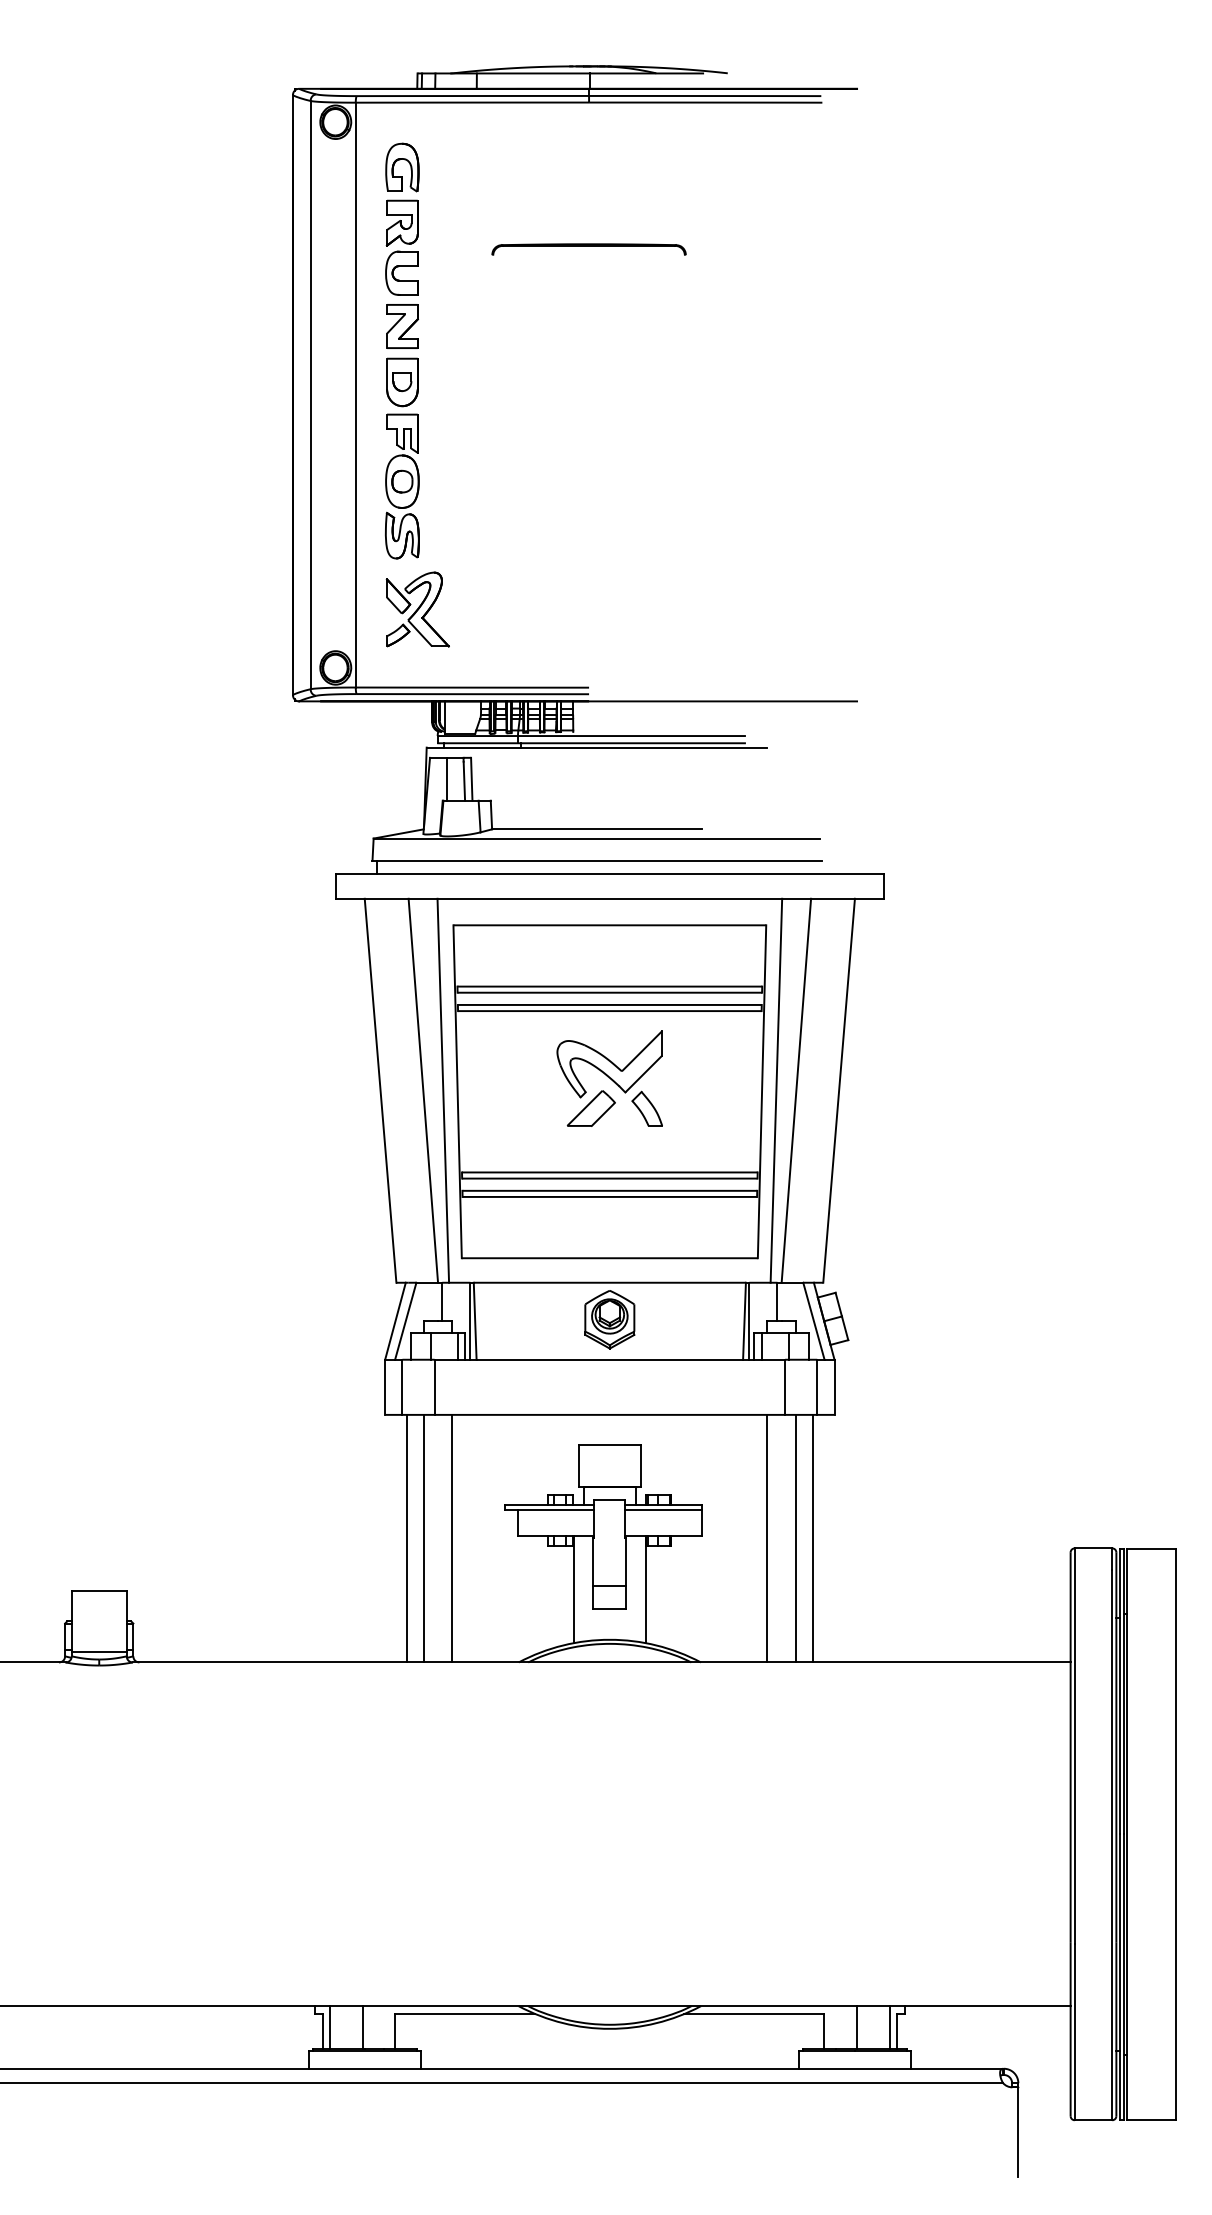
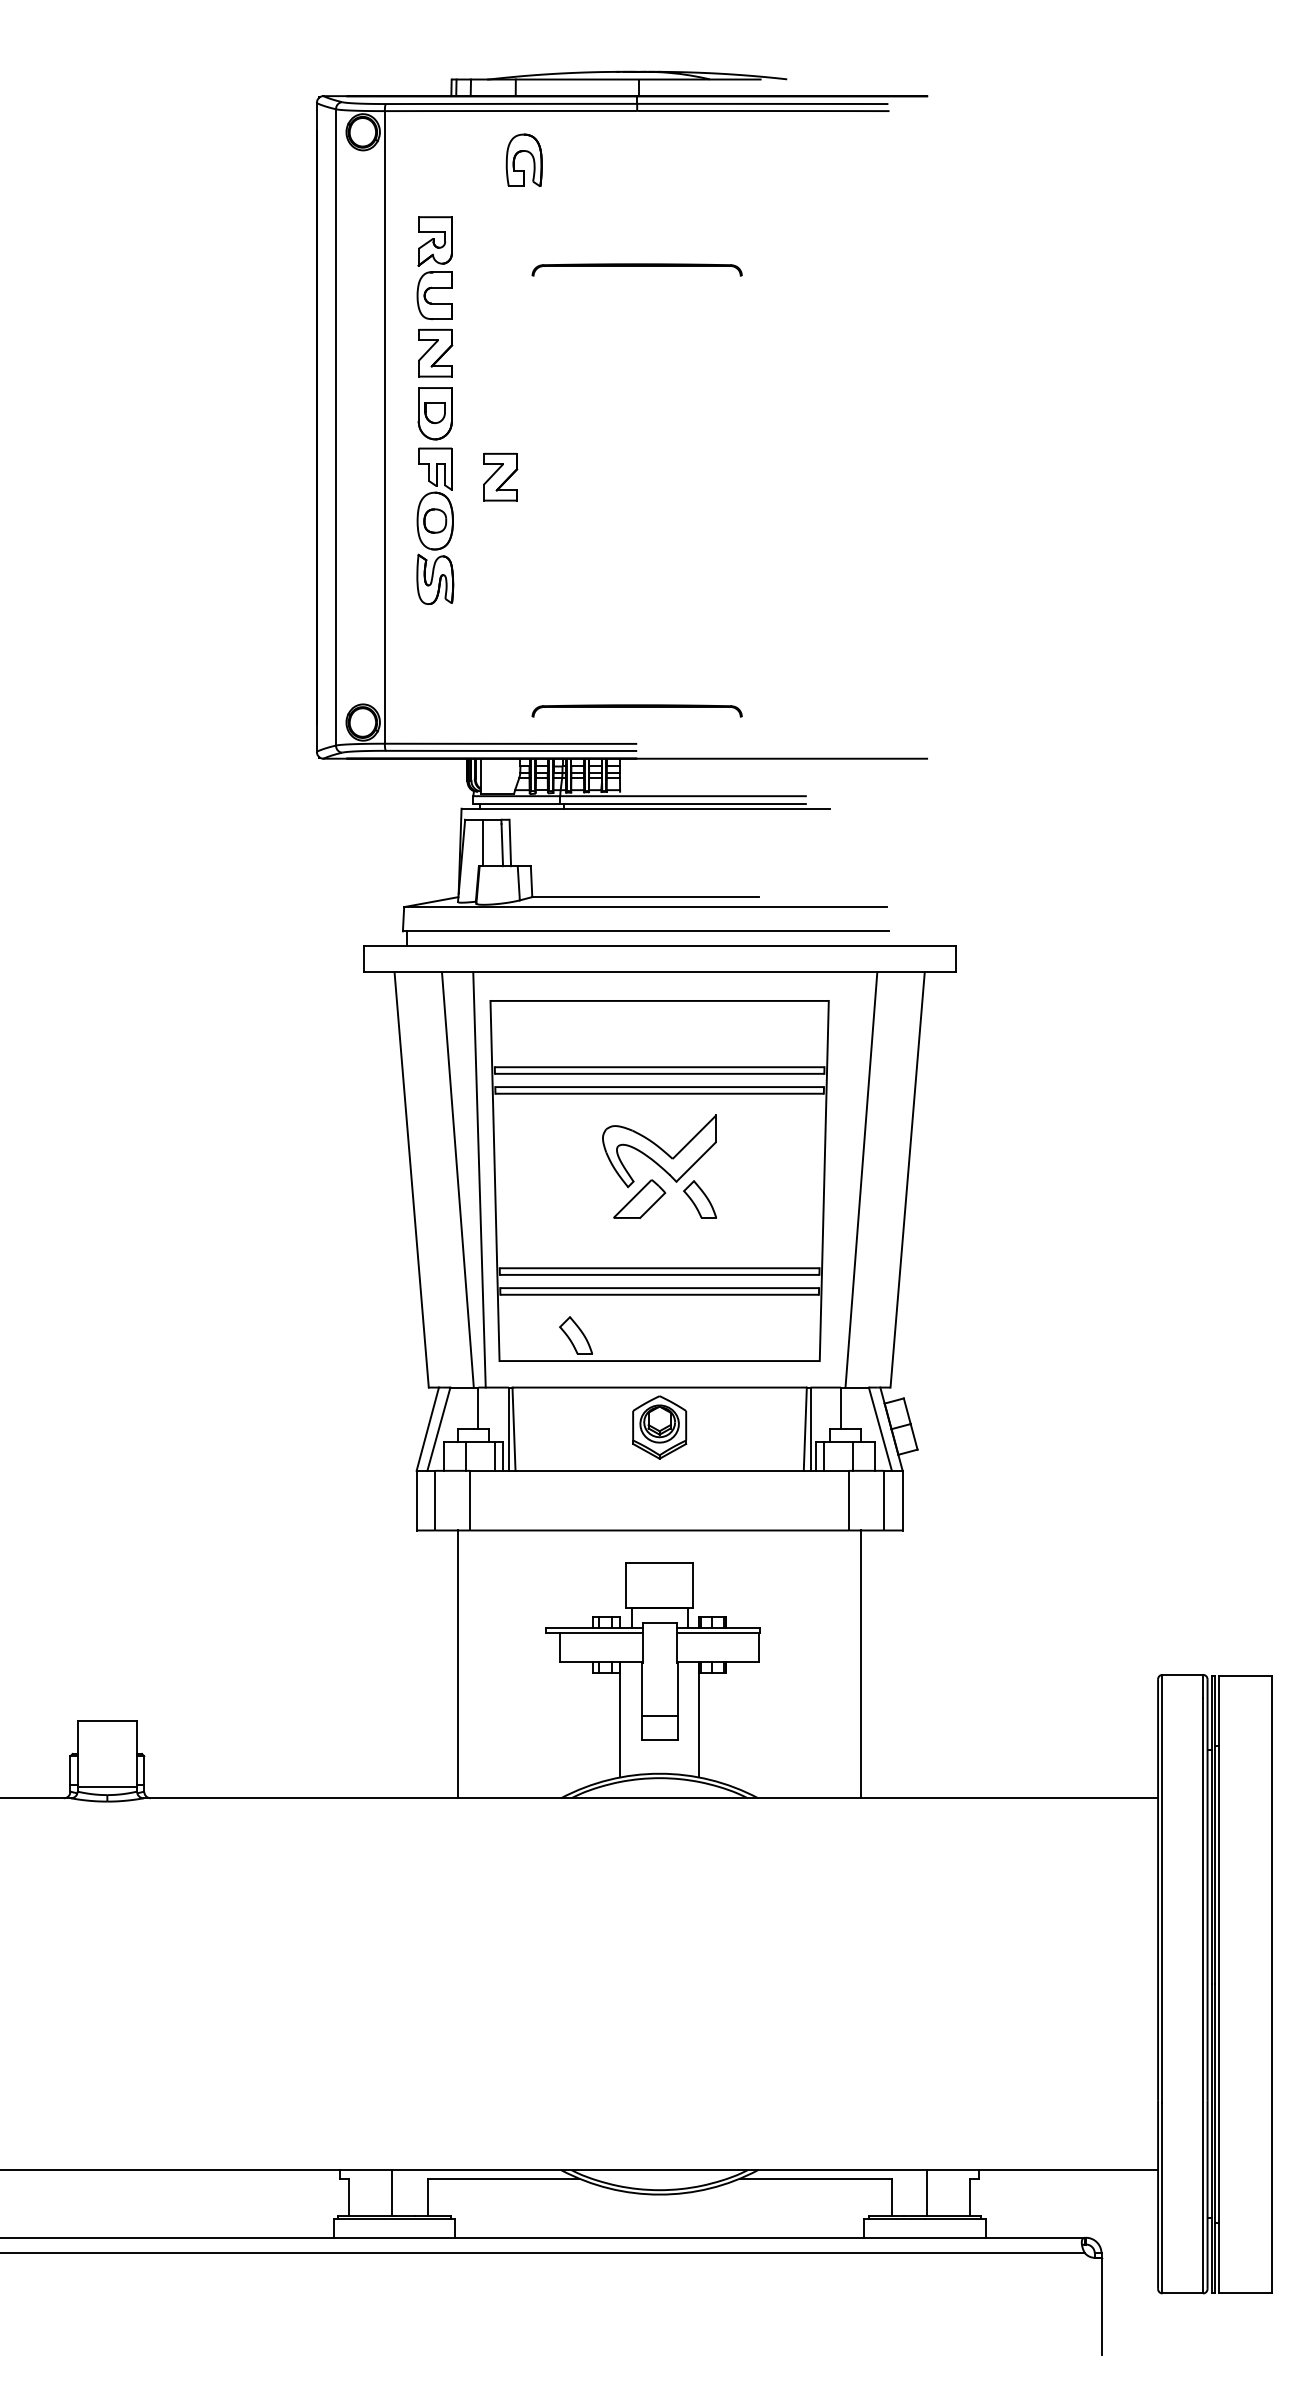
part: (400, 160) -> (522, 152), moved
part: (462, 441) -> (500, 477), added
part: (417, 609) -> (451, 659), removed
part: (588, 656) -> (636, 710), added
line: (776, 1090) -> (839, 1179), removed
part: (532, 1234) -> (575, 1335), added
line: (406, 1538) -> (439, 1664), removed
line: (452, 1538) -> (489, 1664), removed
line: (767, 1538) -> (830, 1664), removed
line: (813, 1538) -> (879, 1664), removed
line: (329, 2027) -> (356, 2193), removed
line: (889, 2027) -> (962, 2193), removed

